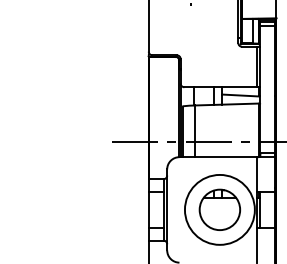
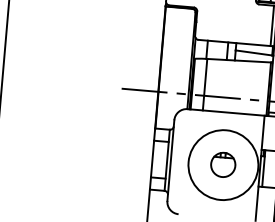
part: (219, 209) -> (223, 164), size x0.6

